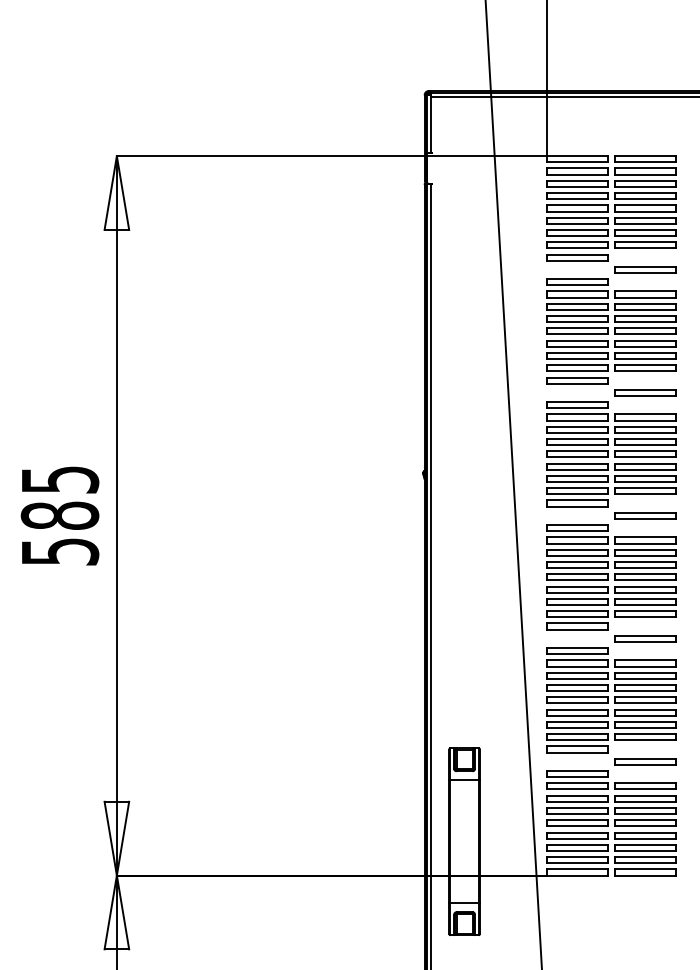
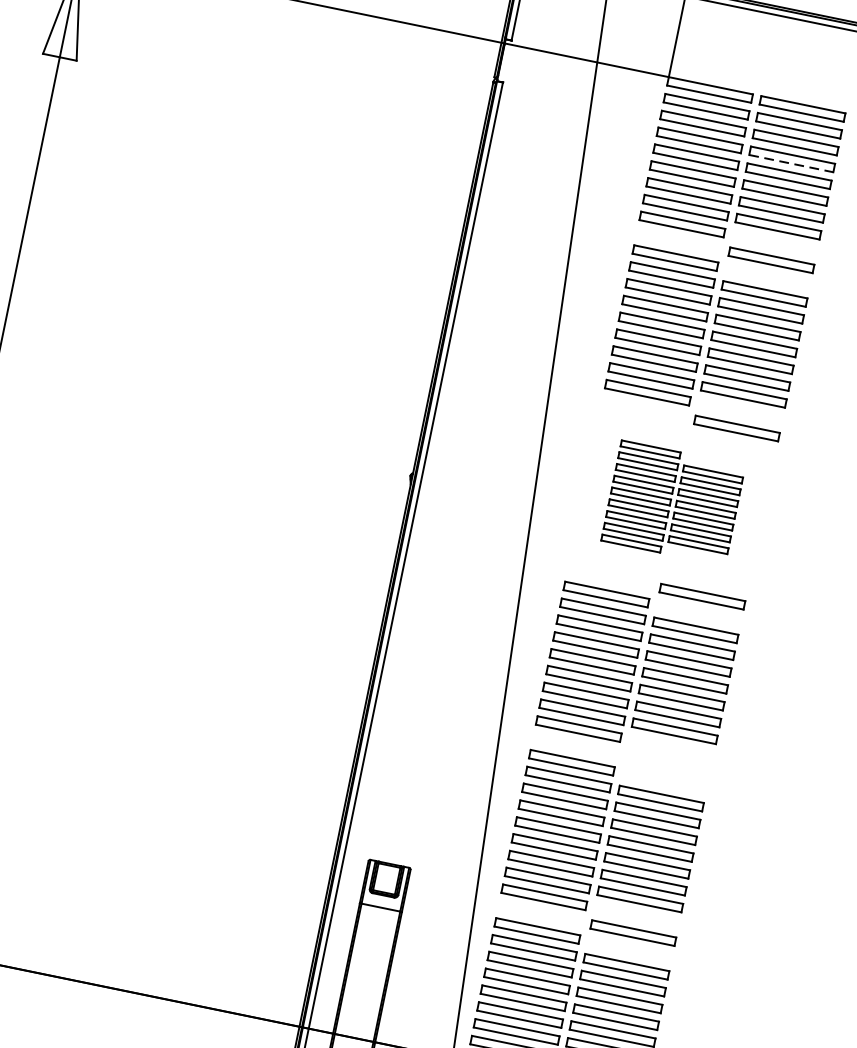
line: (645, 199) -> (791, 164), solid -> dashed
part: (611, 454) -> (673, 503), size x0.7
part: (645, 638) -> (668, 764), removed

